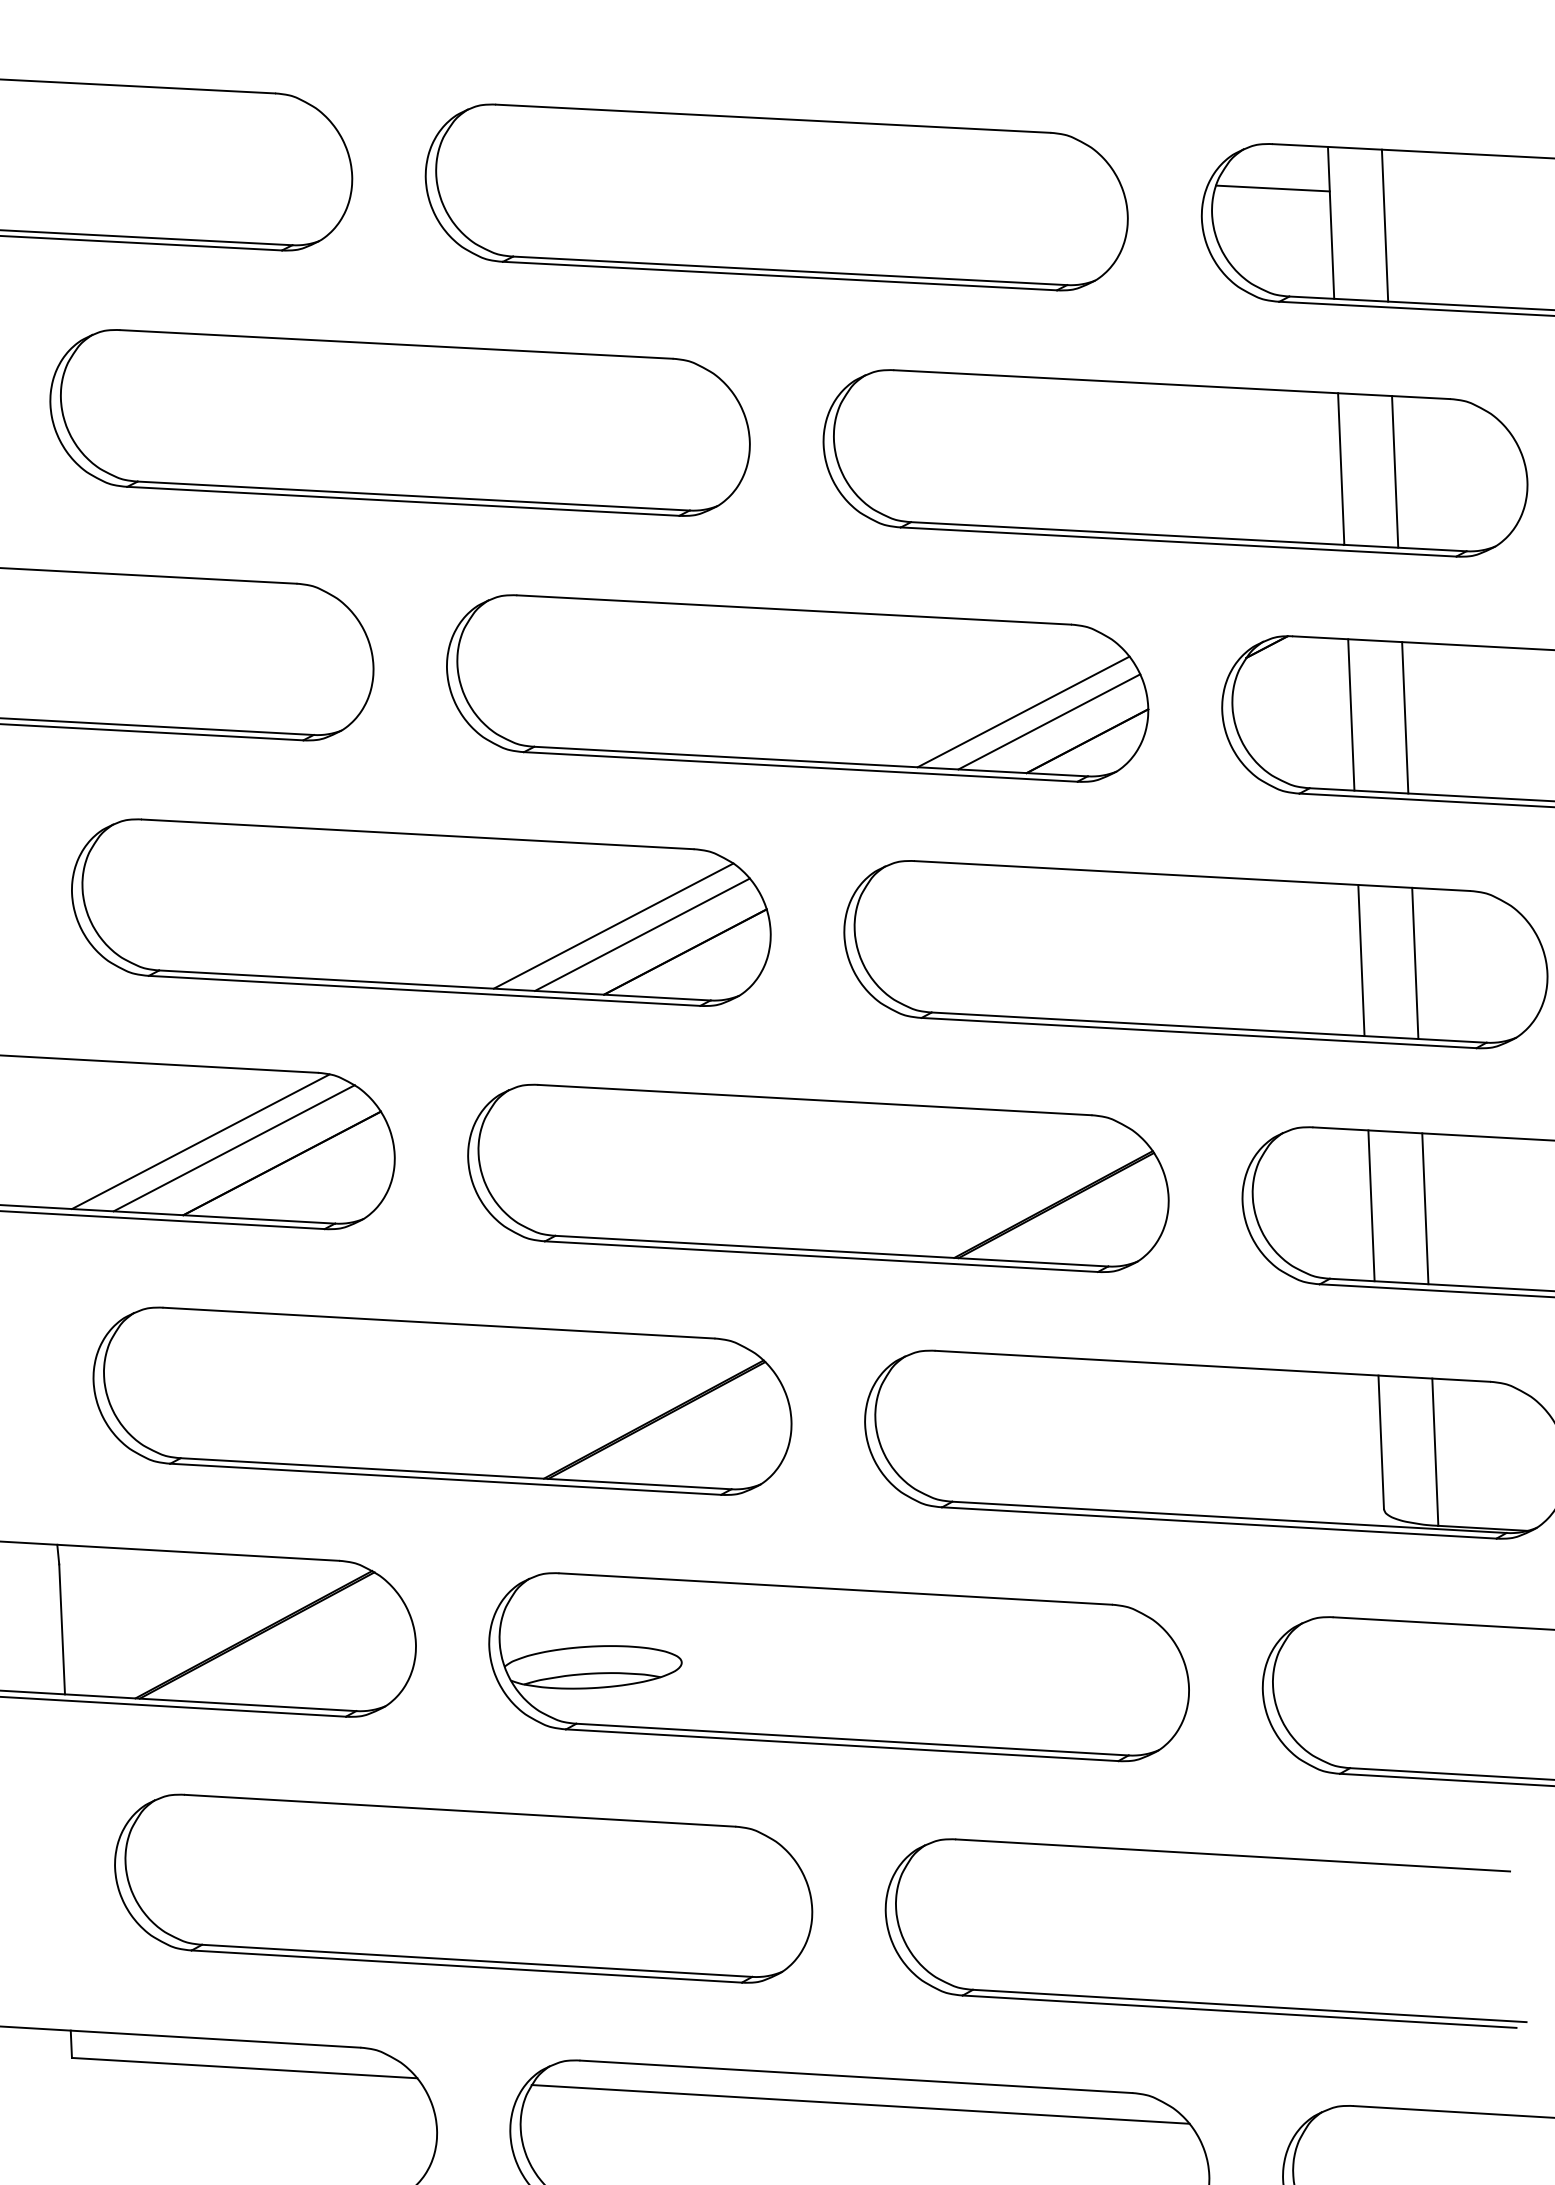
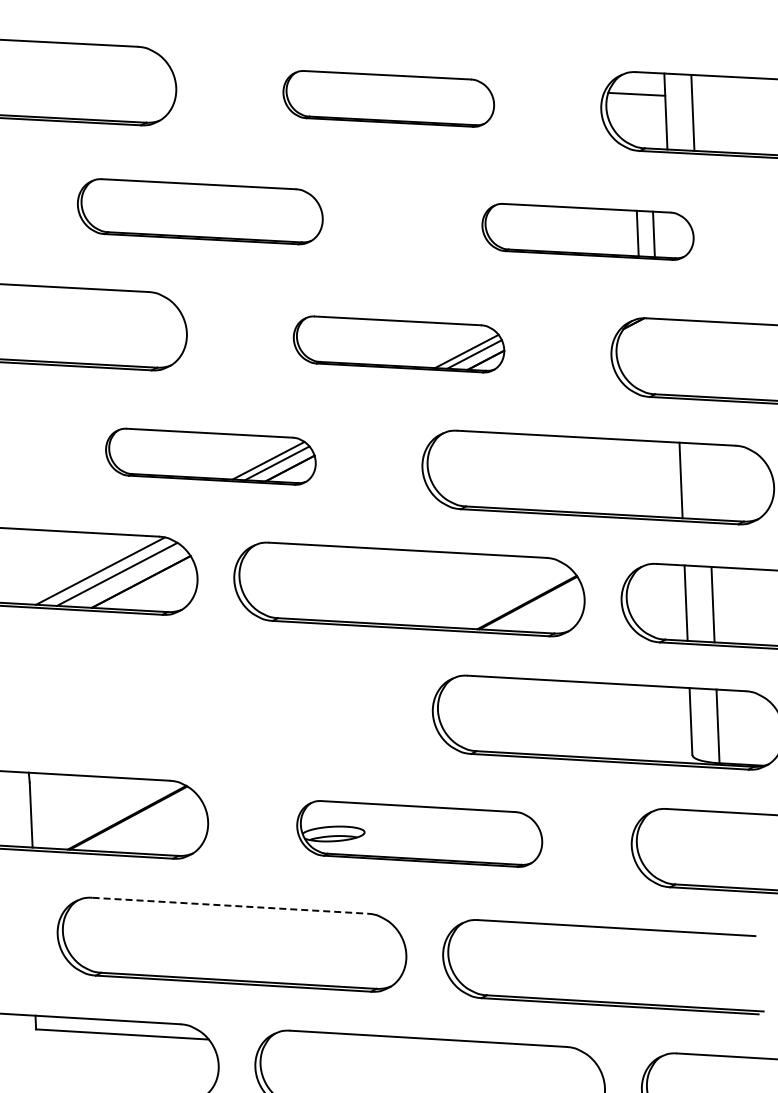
part: (776, 196) -> (388, 98), size x0.6
part: (400, 422) -> (200, 211), size x0.7
part: (1174, 462) -> (587, 231), size x0.6
part: (796, 688) -> (398, 344), size x0.6
line: (1350, 714) -> (675, 357), removed
line: (1404, 716) -> (702, 358), removed
part: (420, 912) -> (210, 456), size x0.6
line: (1414, 962) -> (707, 481), removed
part: (442, 1400) -> (221, 700), removed
part: (838, 1666) -> (419, 833), size x0.7
line: (460, 1810) -> (230, 905), solid -> dashed
line: (860, 2104) -> (430, 1052), removed

